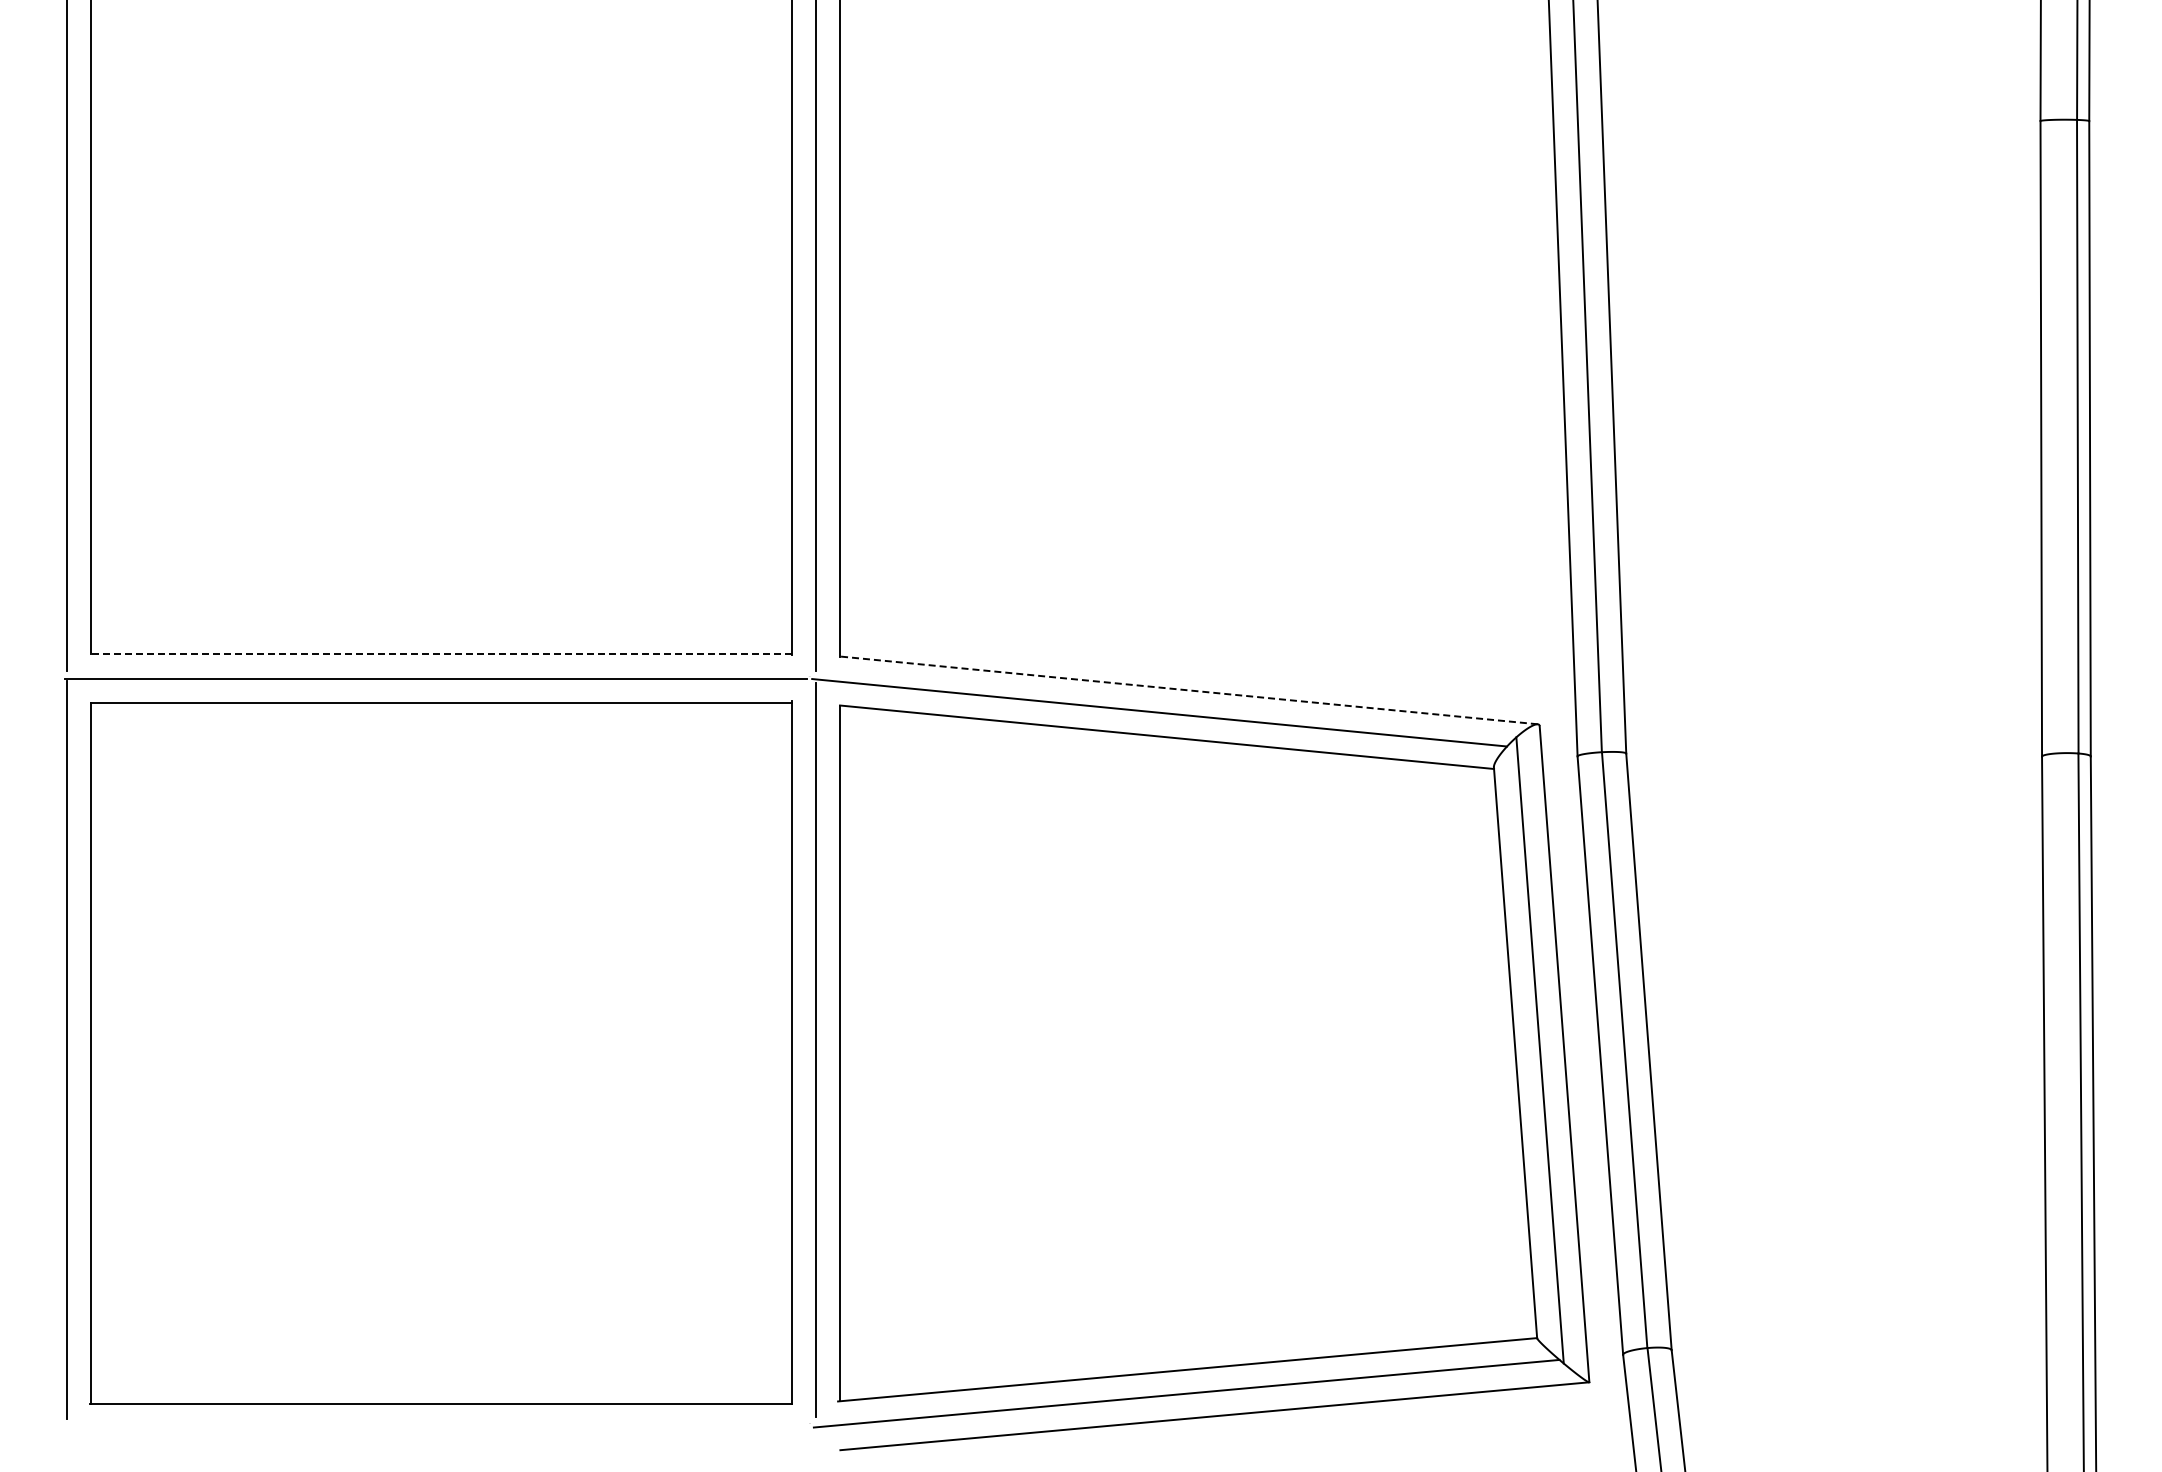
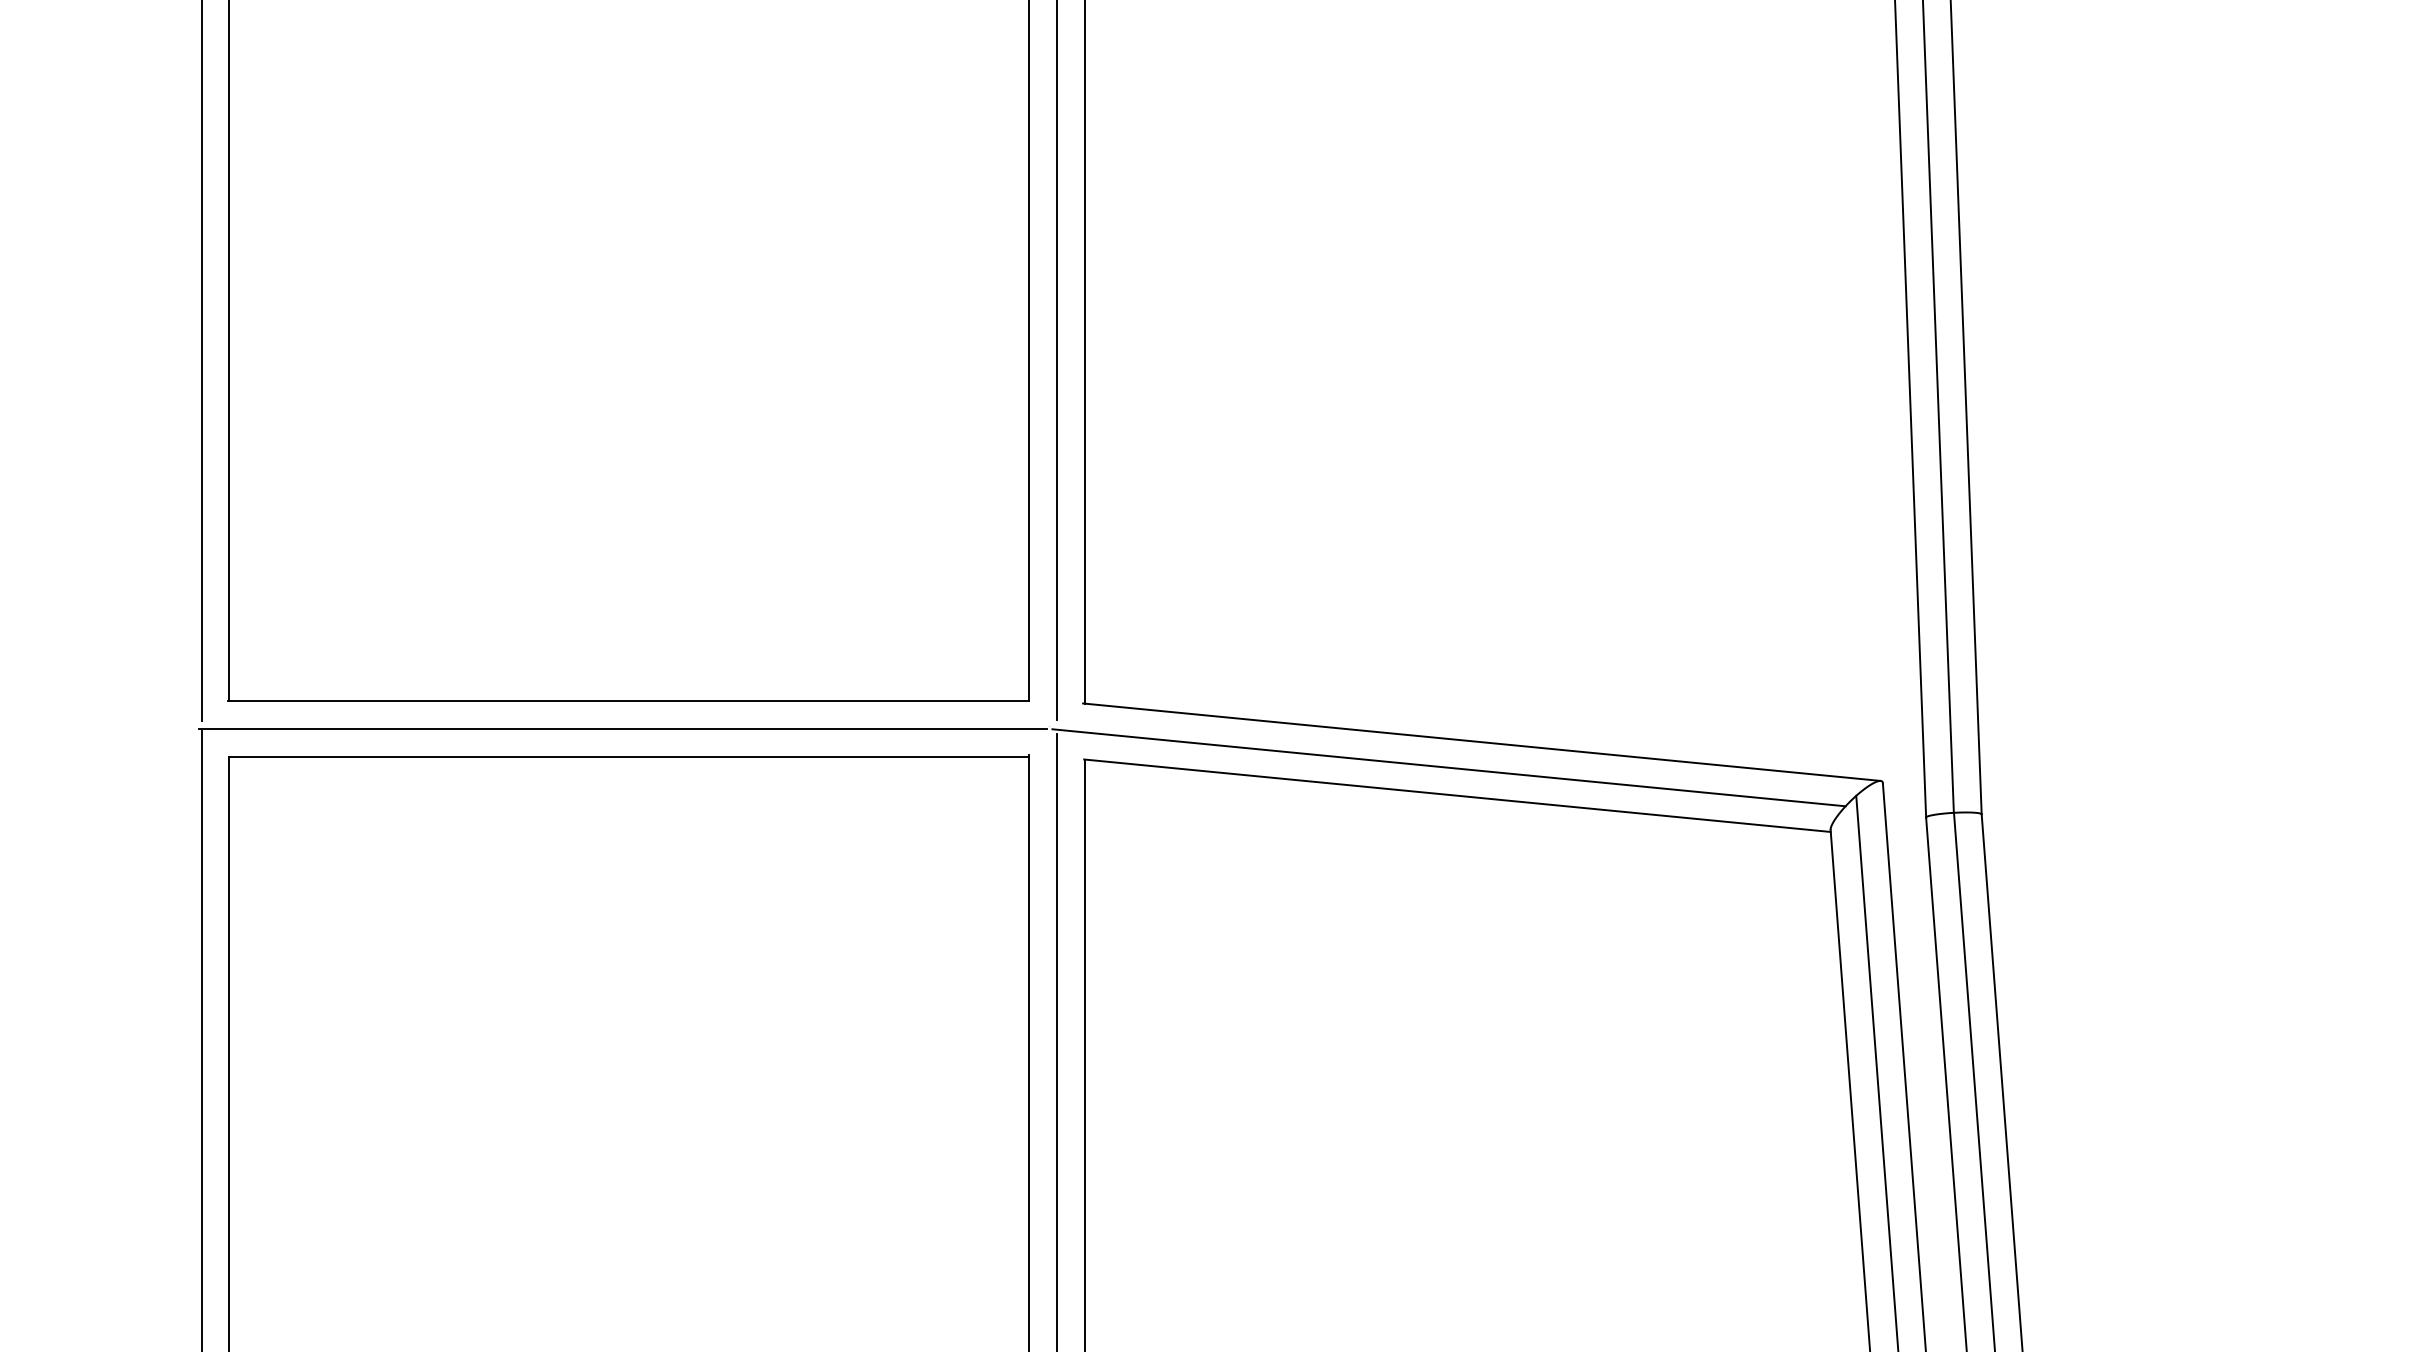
line: (440, 654) -> (628, 701), dashed -> solid
line: (1187, 690) -> (1480, 742), dashed -> solid

